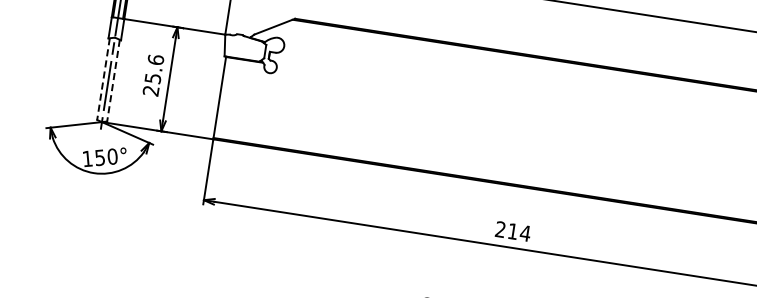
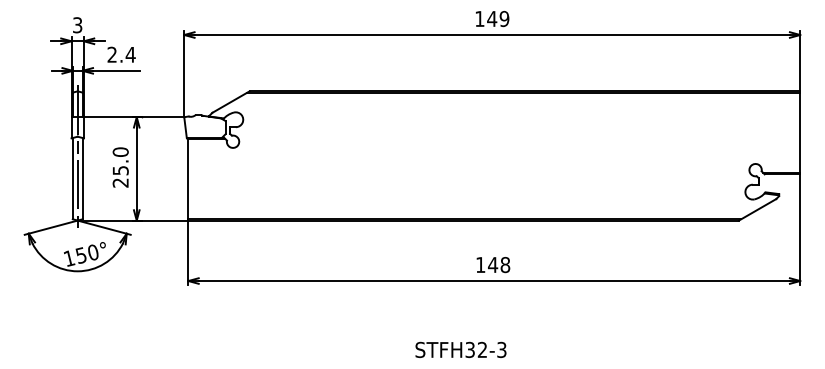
text: (155, 59) -> (120, 151), 25.6 -> 25.0
line: (103, 78) -> (72, 178), dashed -> solid
line: (113, 80) -> (82, 178), dashed -> solid
text: (513, 231) -> (493, 264), 214 -> 148

